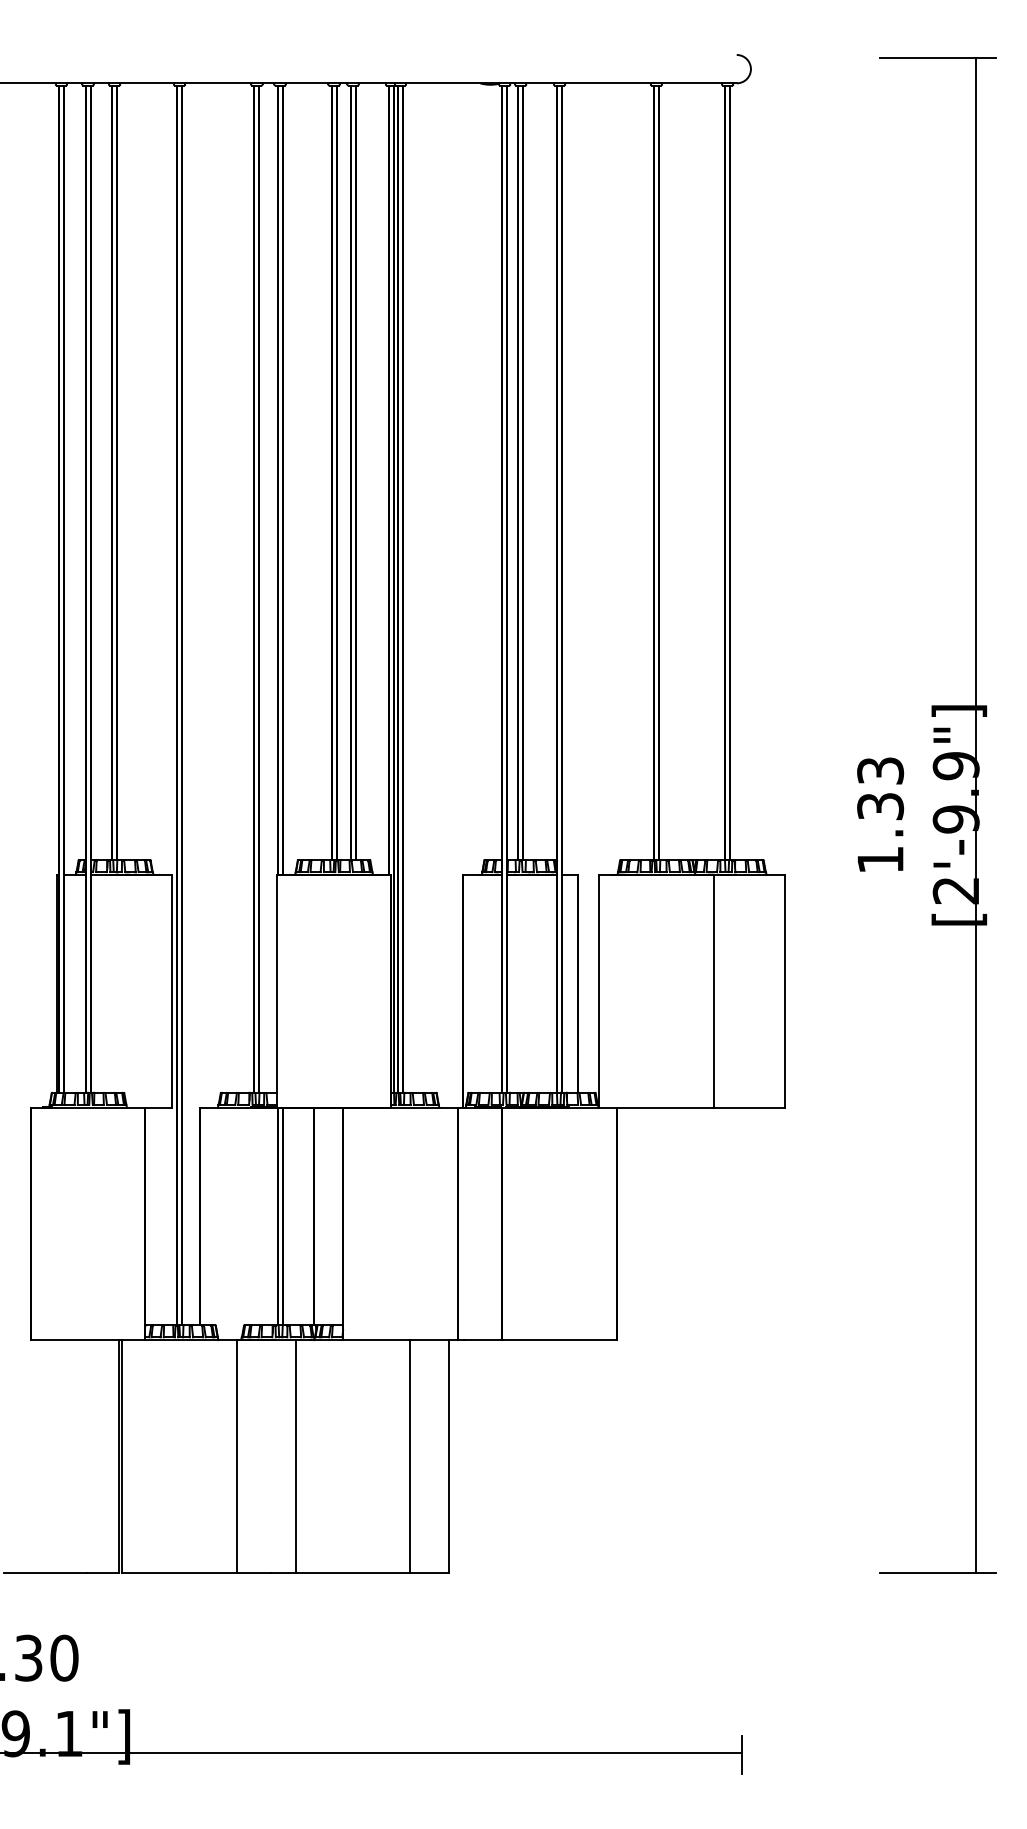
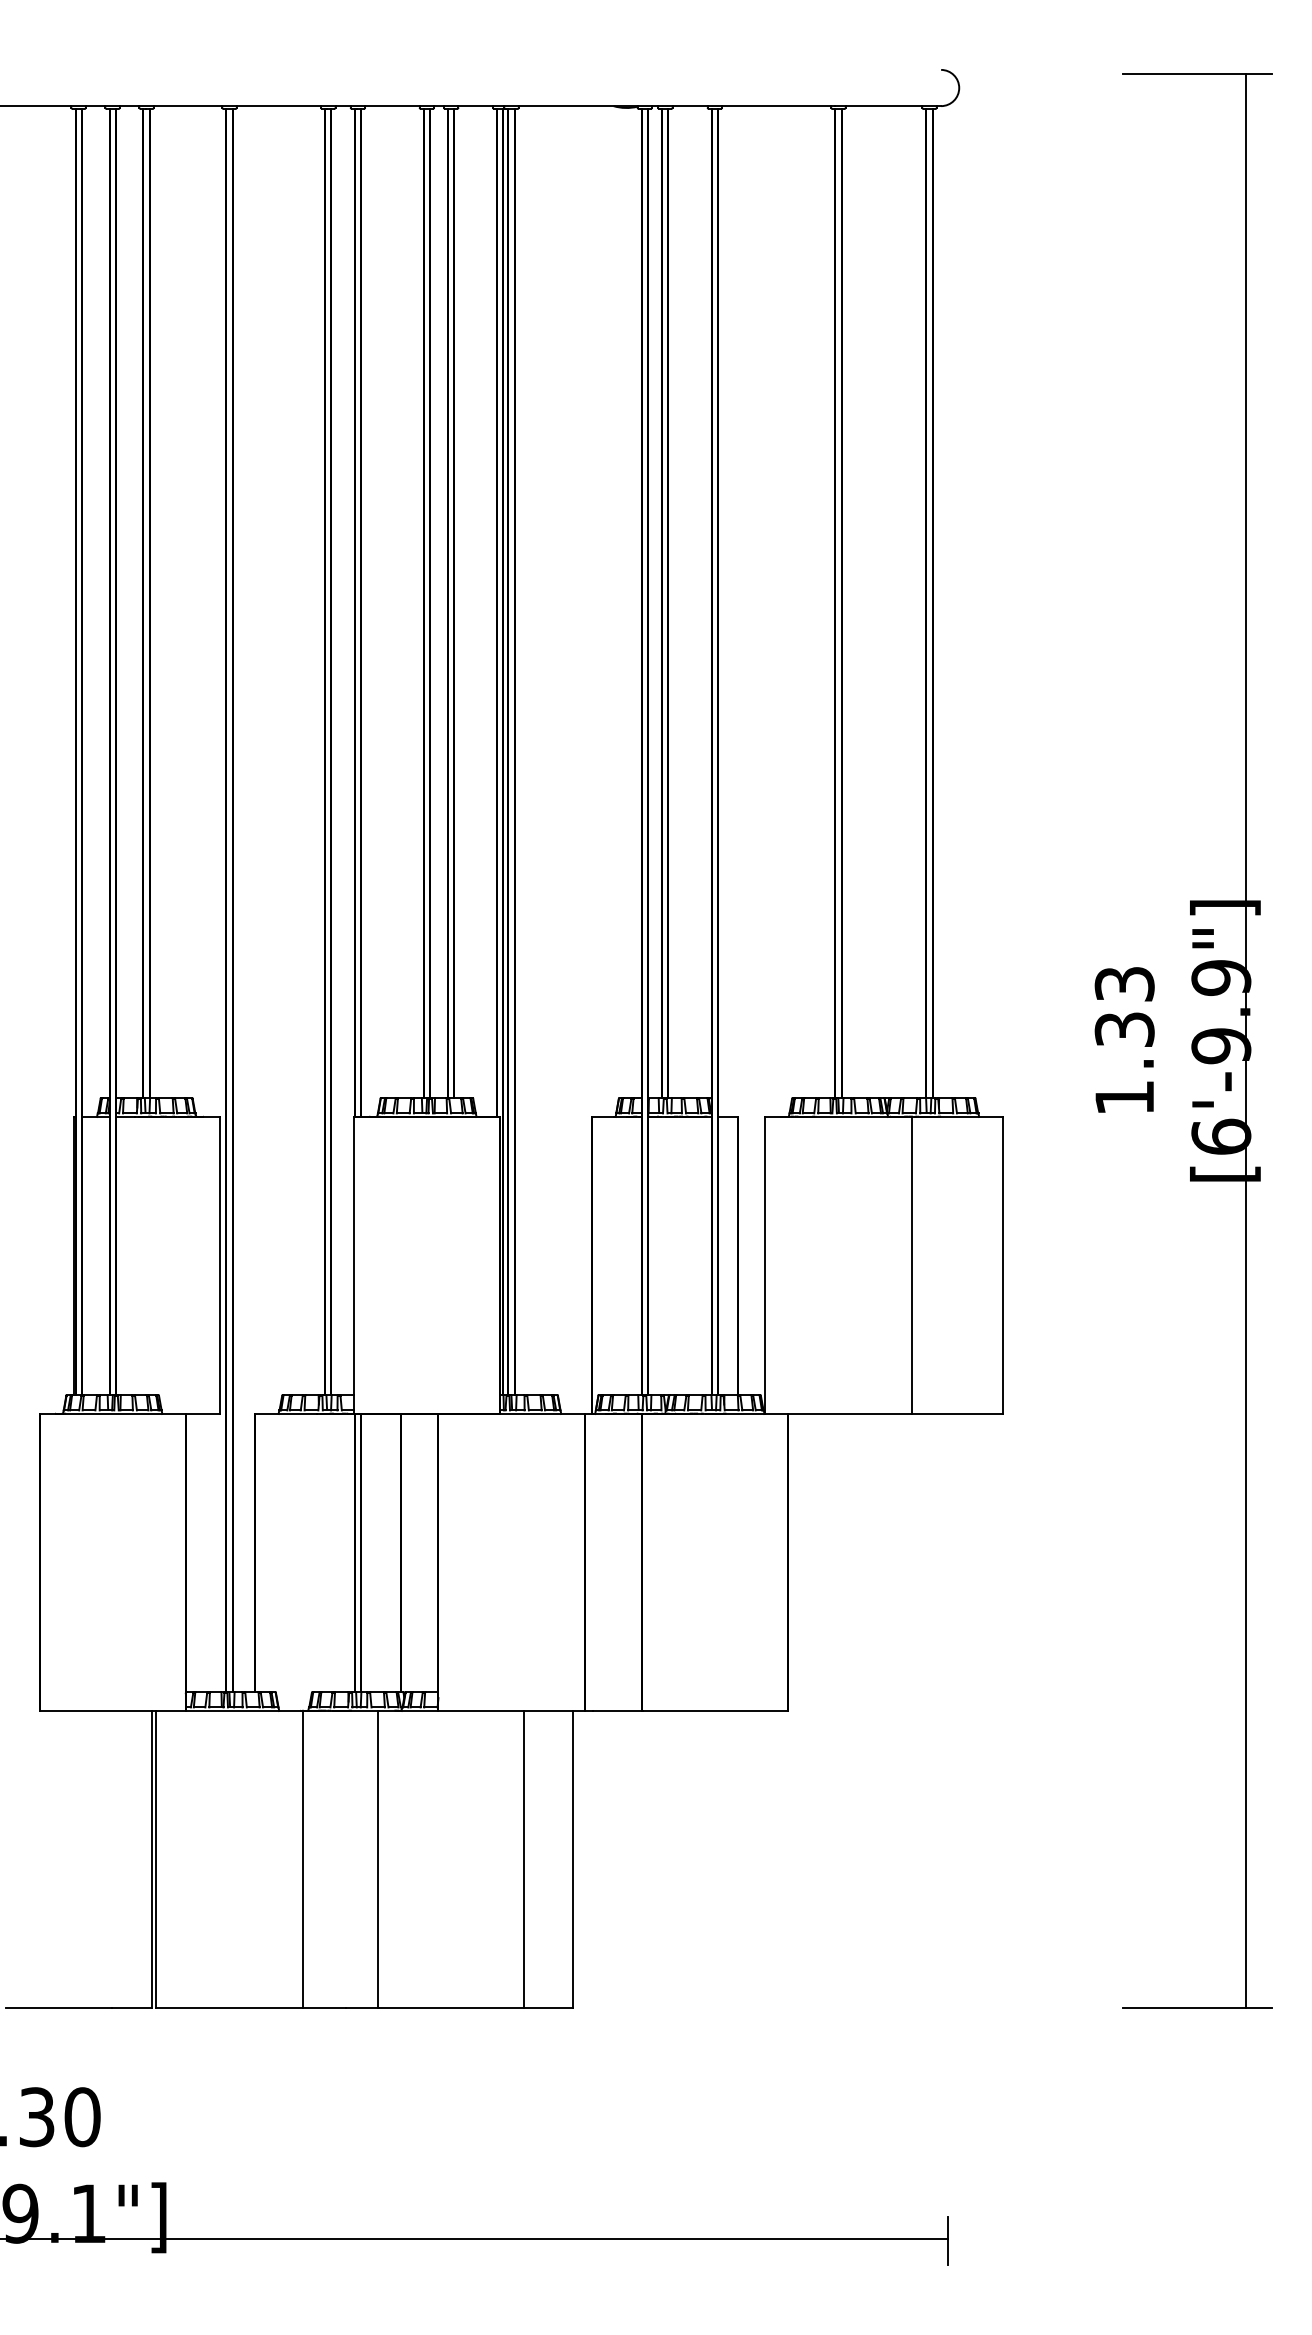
text: (956, 890) -> (1221, 1136), [2'-9.9"] -> [6'-9.9"]

